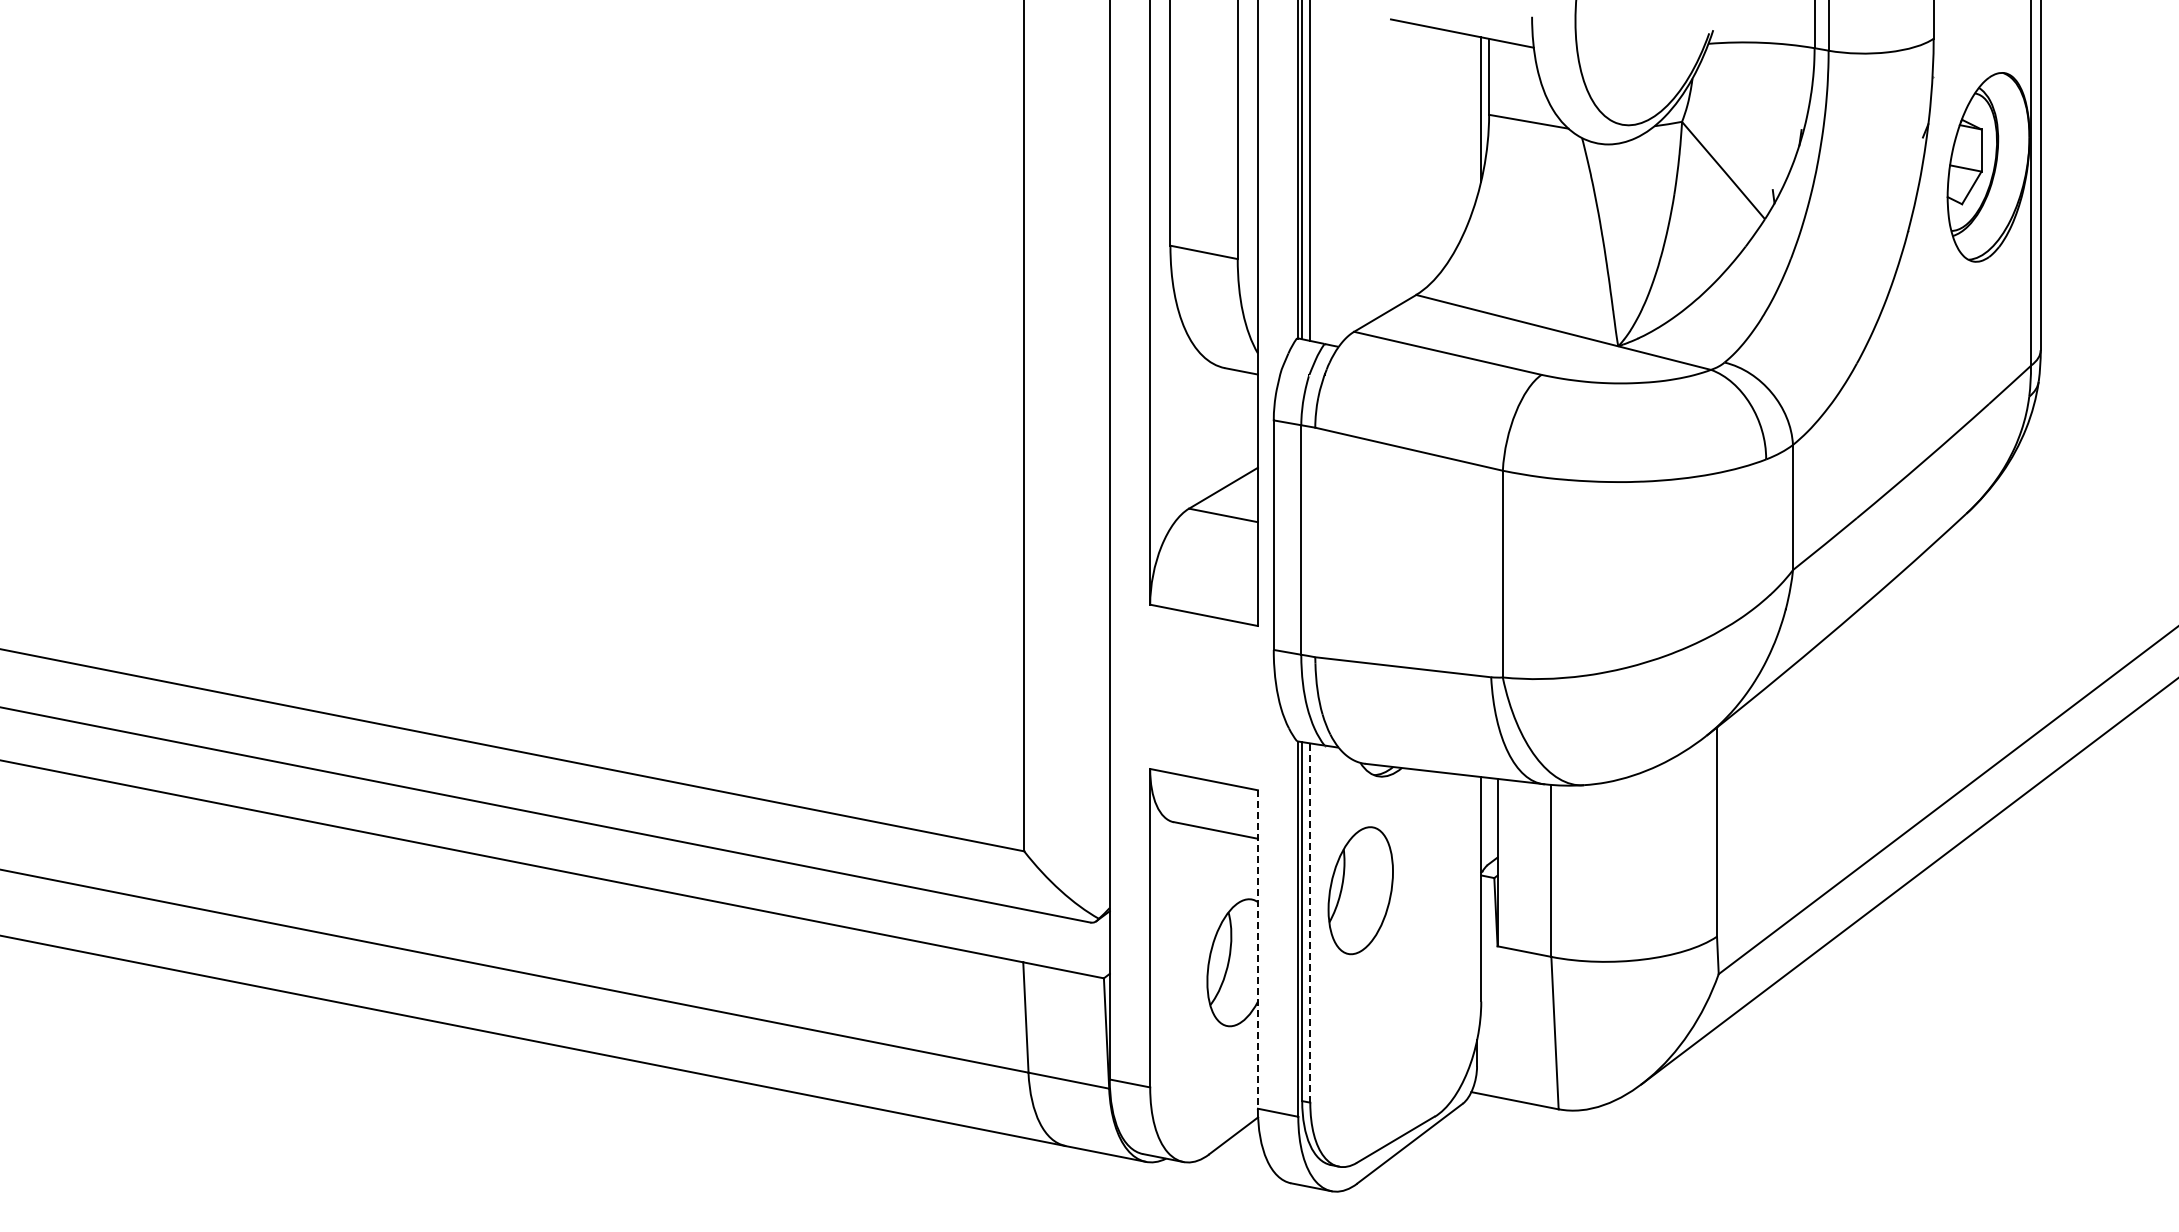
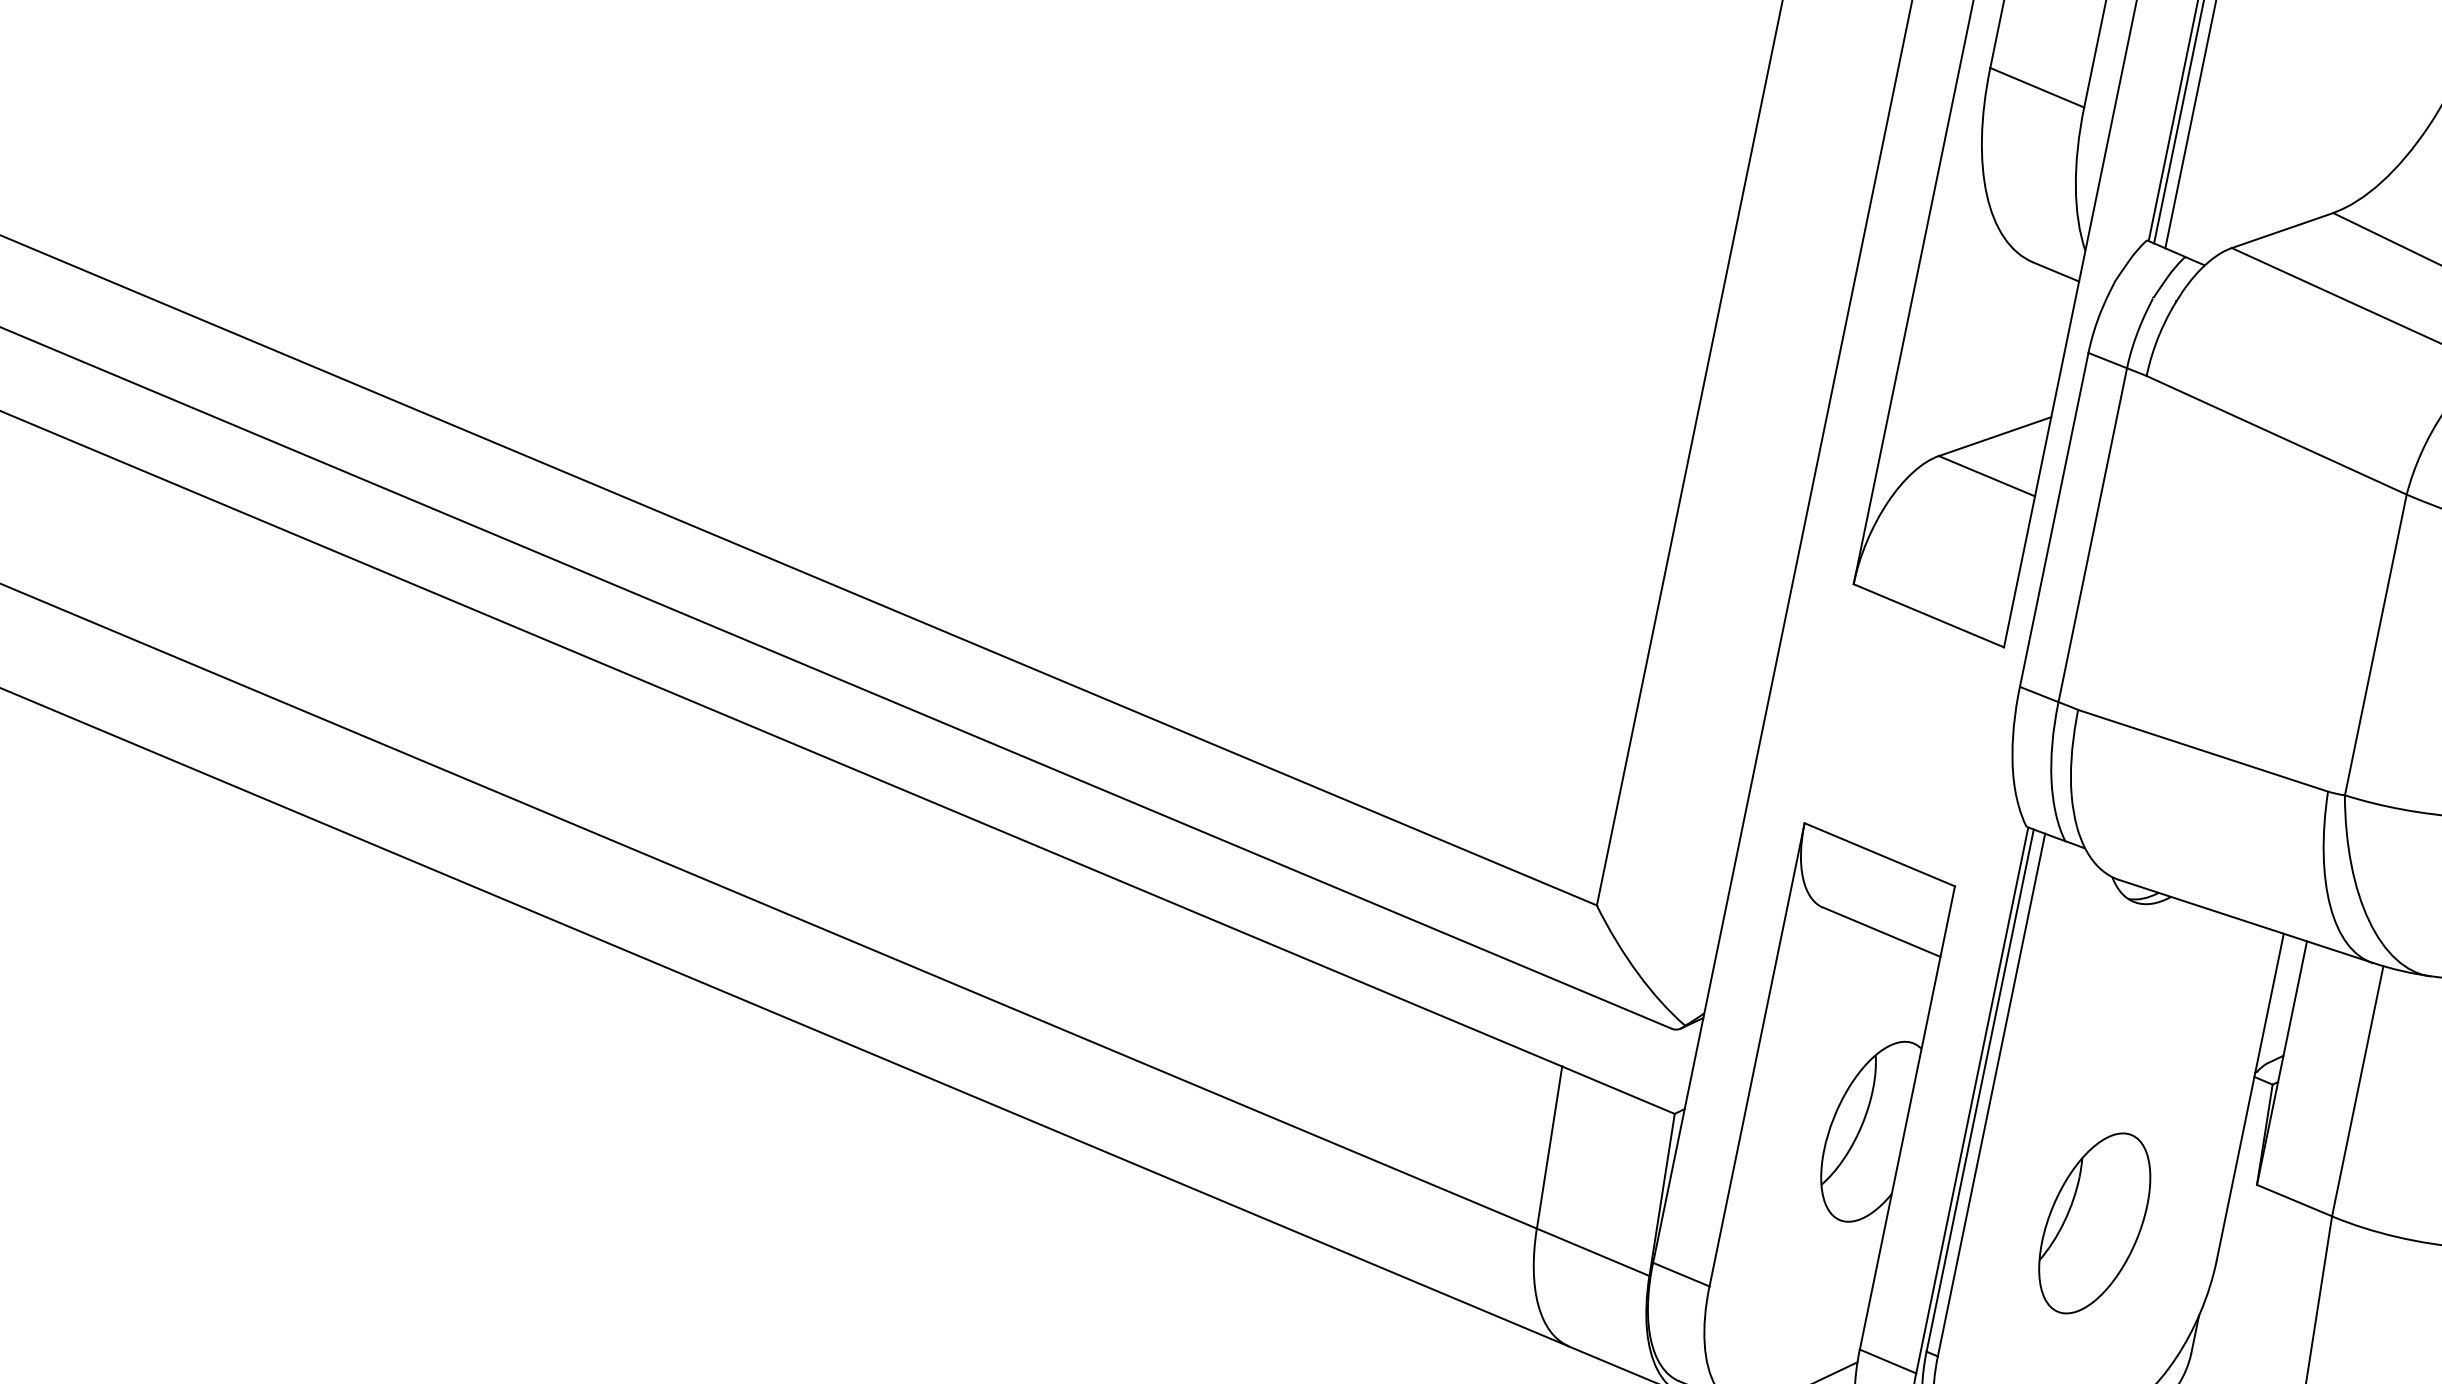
part: (1360, 890) -> (2094, 1223), moved
line: (1310, 923) -> (1991, 1095), dashed -> solid
line: (1257, 950) -> (1906, 1119), dashed -> solid

